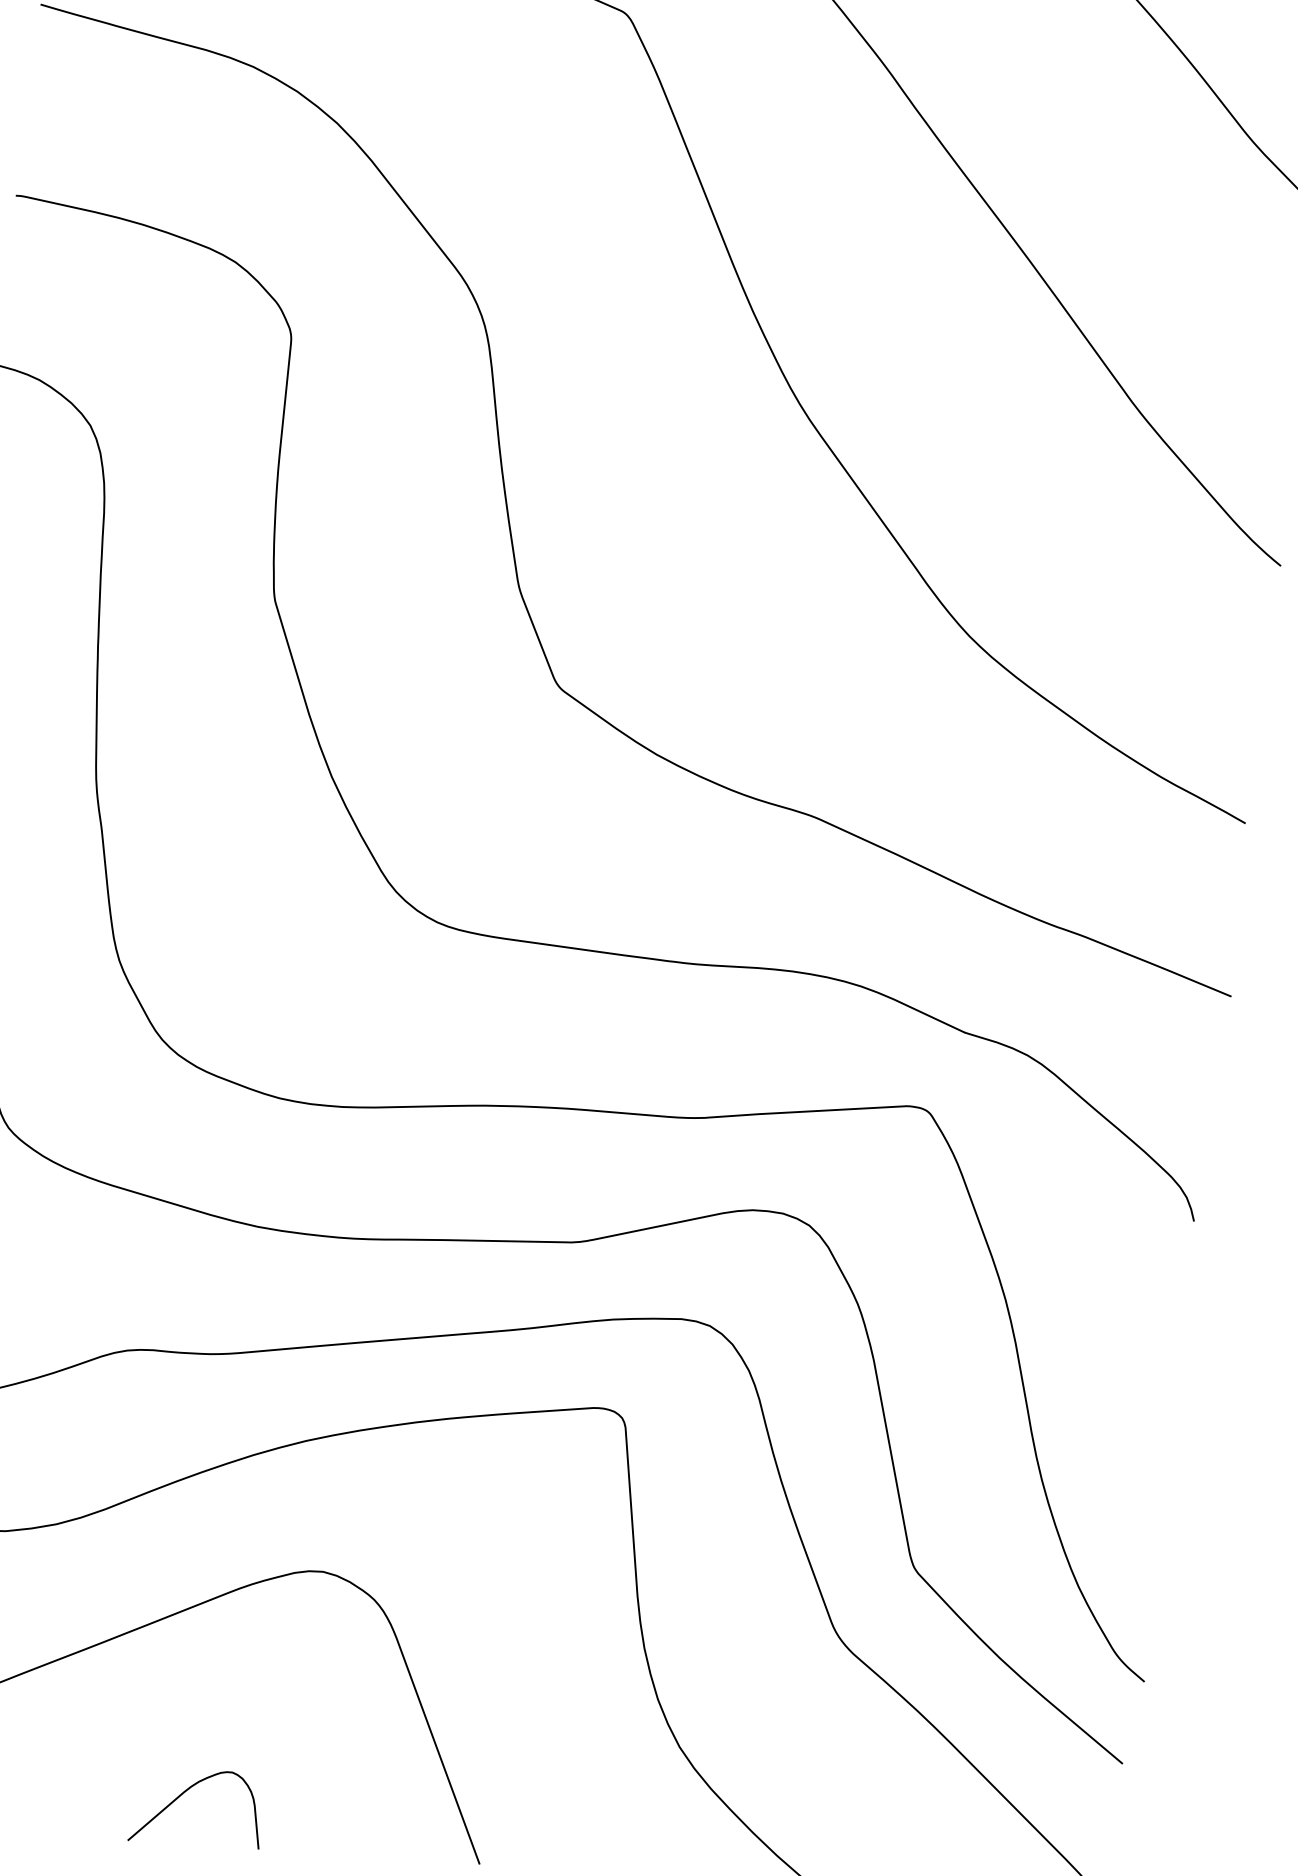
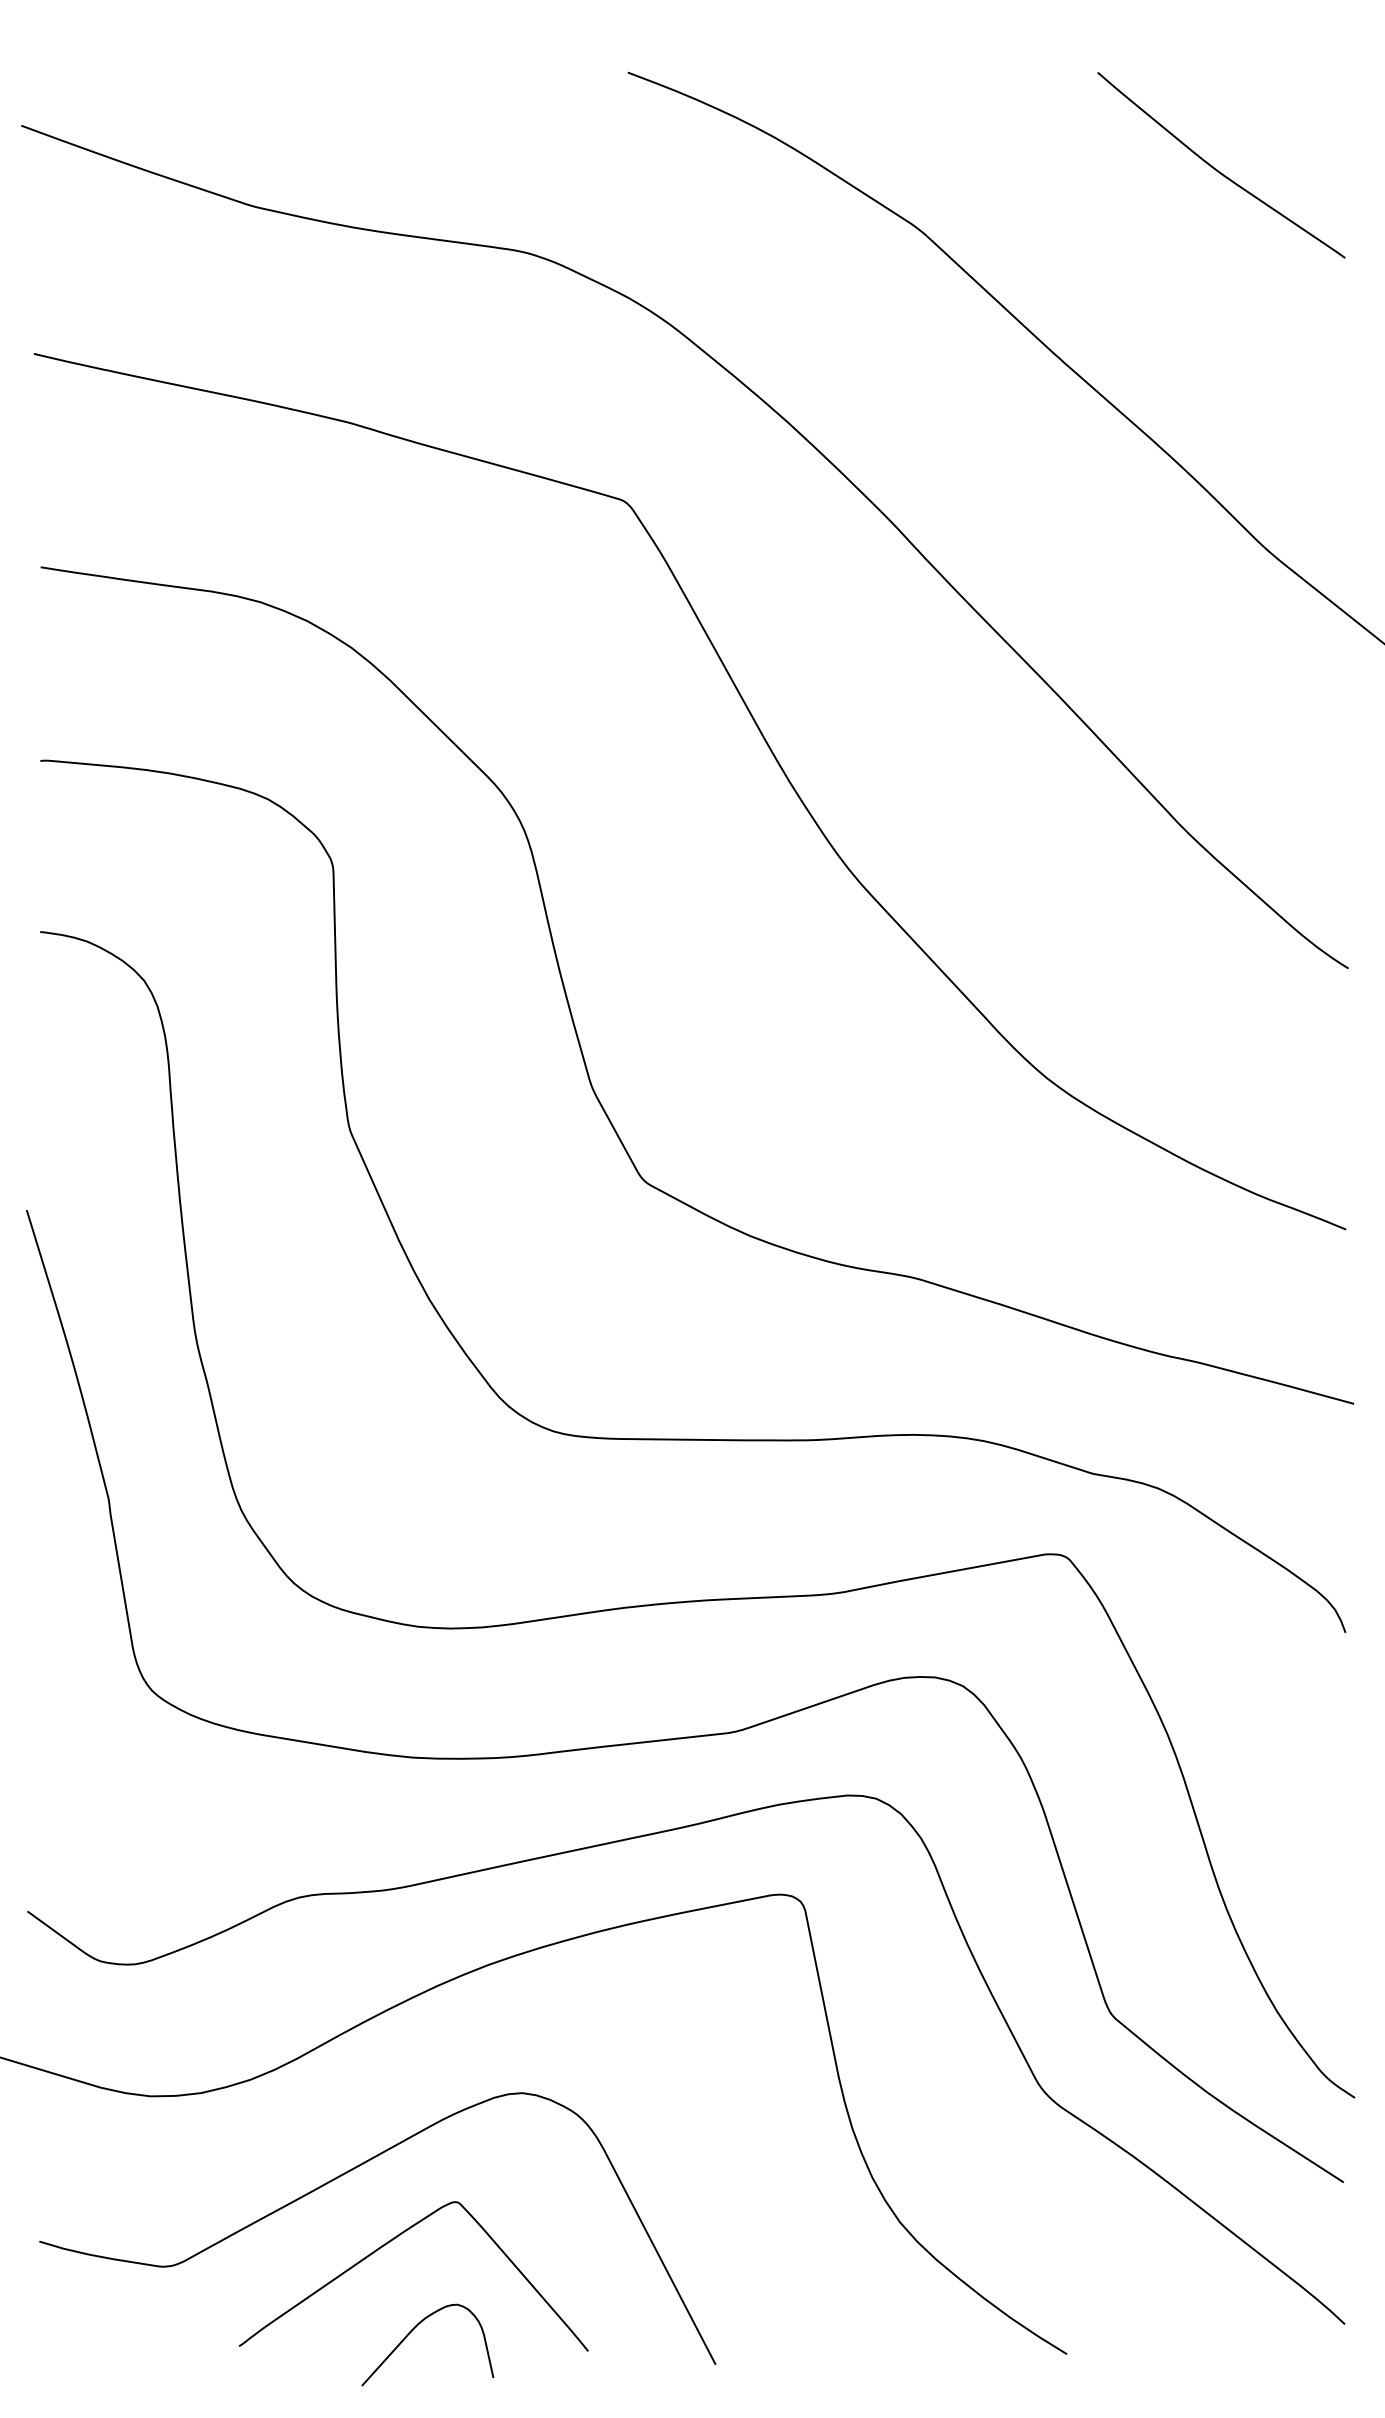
curve: (174, 1702) -> (390, 2242), added

